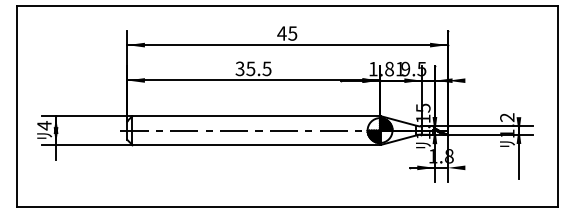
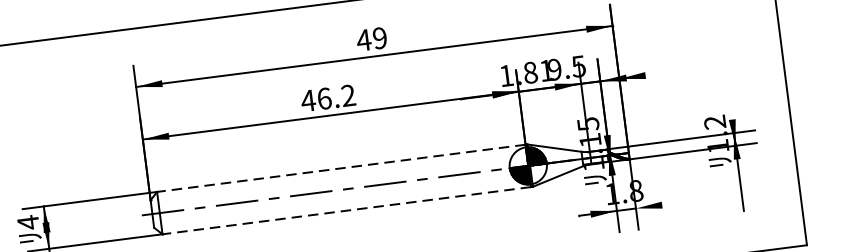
text: (292, 33) -> (379, 38), 45 -> 49
text: (253, 68) -> (328, 97), 35.5 -> 46.2
line: (256, 116) -> (341, 168), solid -> dashed
line: (256, 144) -> (347, 210), solid -> dashed

